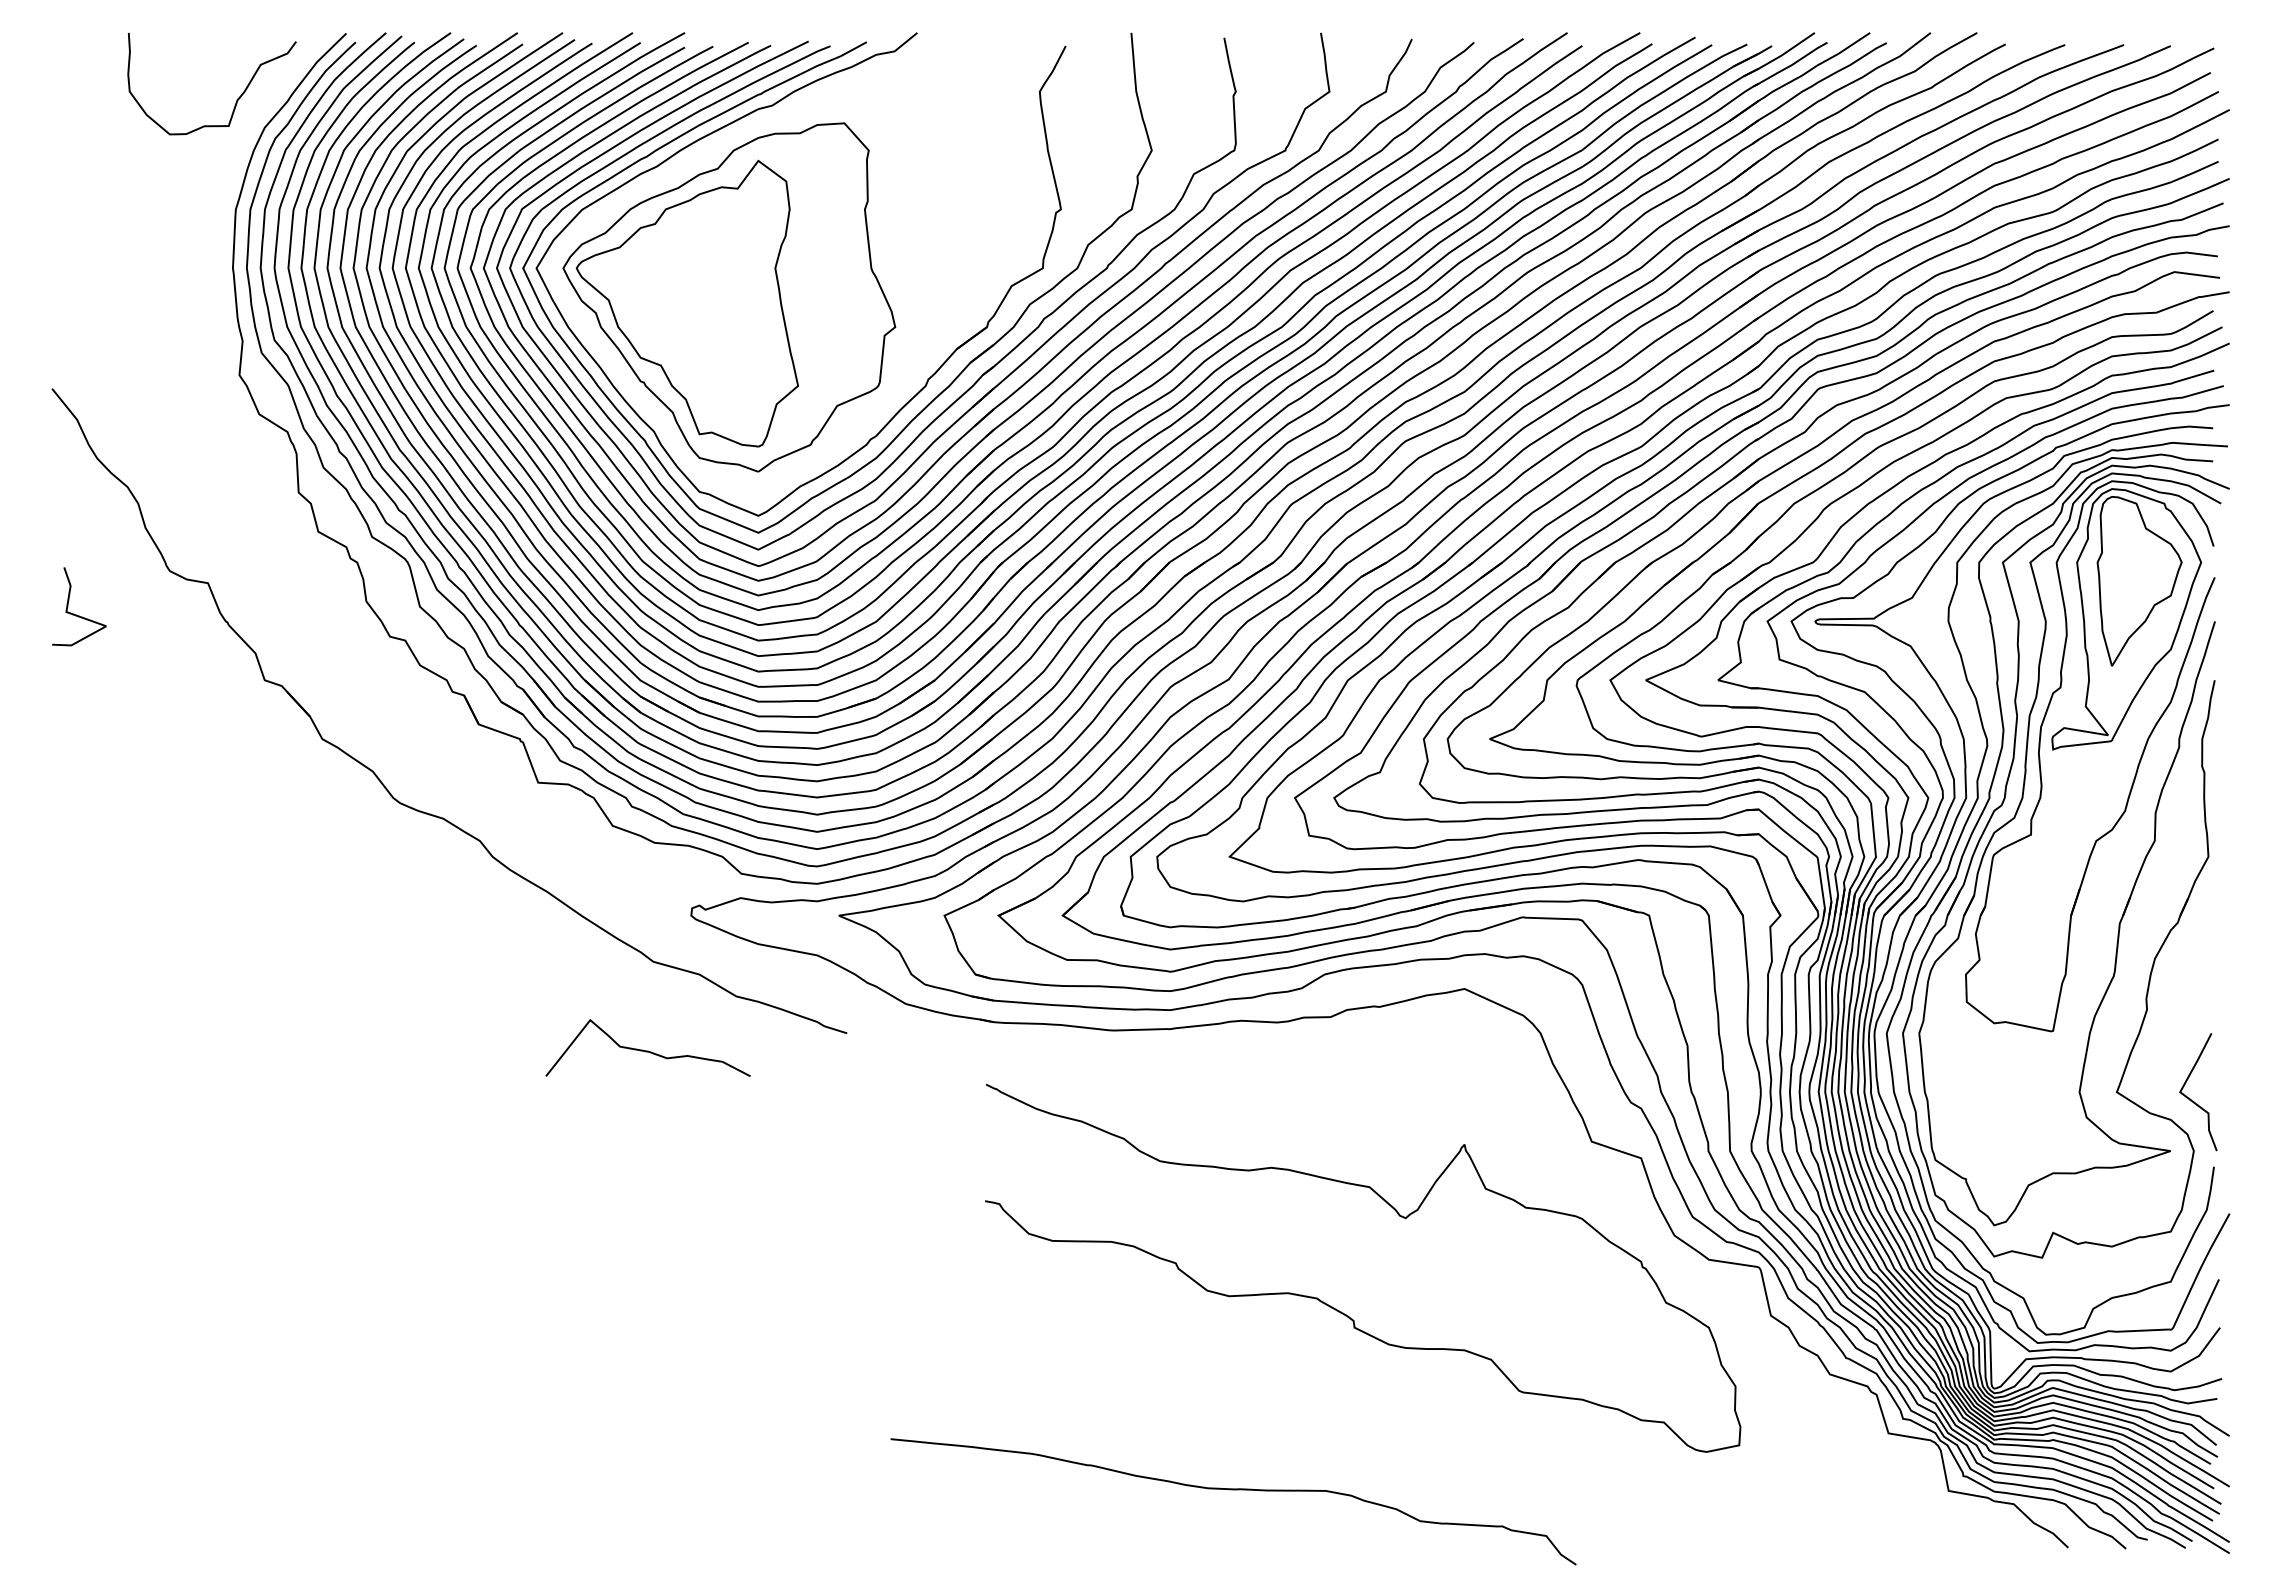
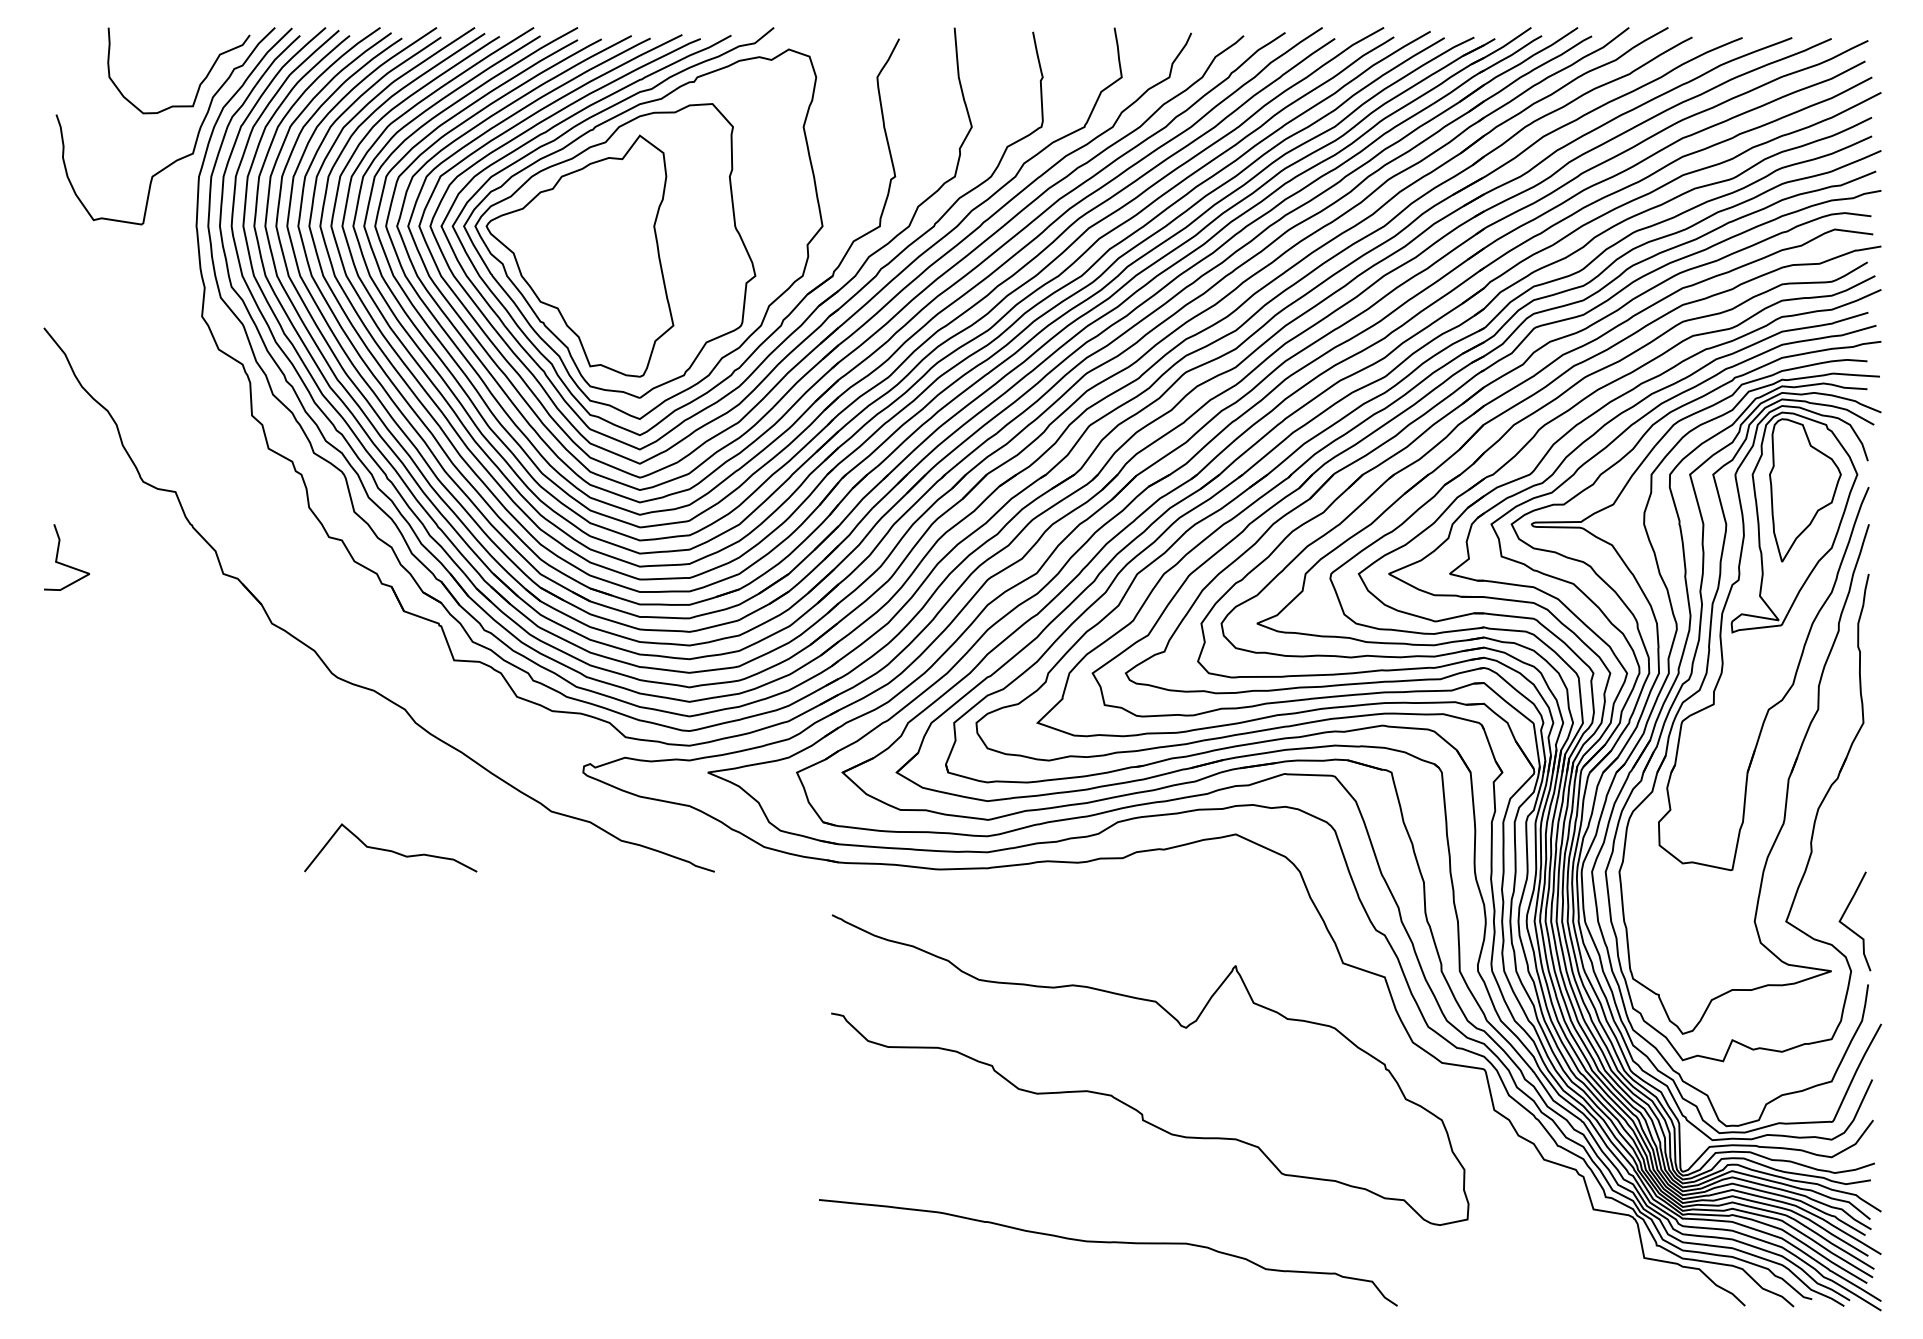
curve: (233, 160) -> (197, 135), added
part: (762, 277) -> (643, 234), added
curve: (76, 614) -> (64, 564), moved
curve: (647, 1050) -> (390, 850), moved
curve: (1233, 1490) -> (1108, 1243), moved

